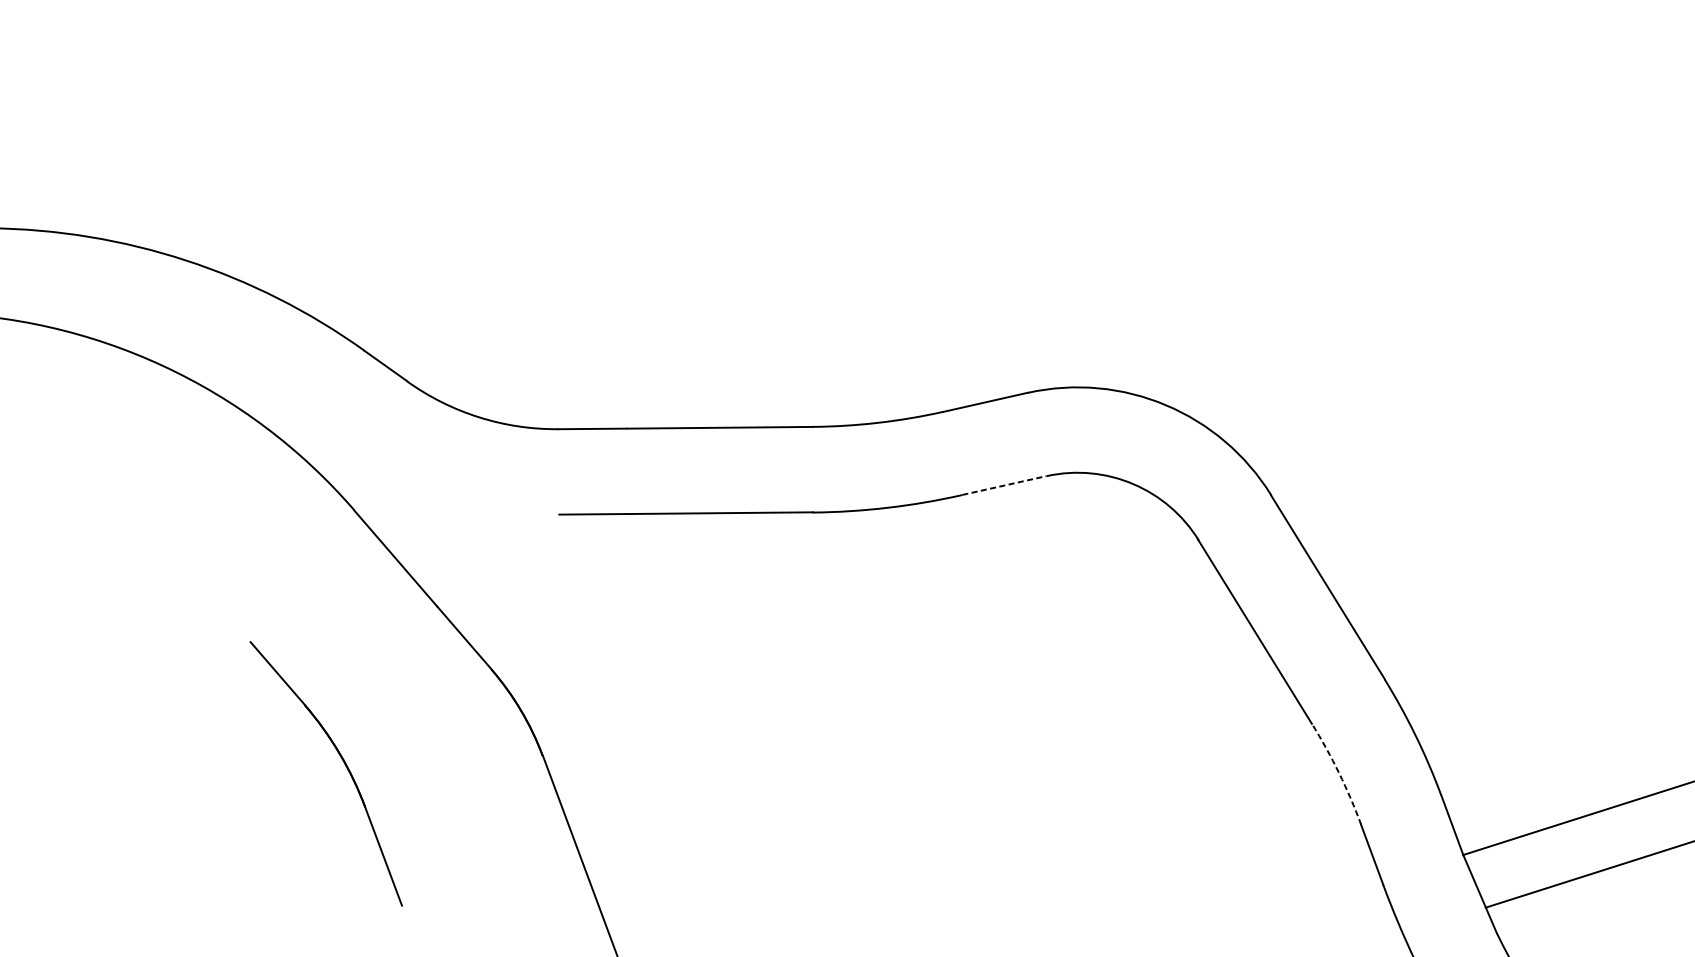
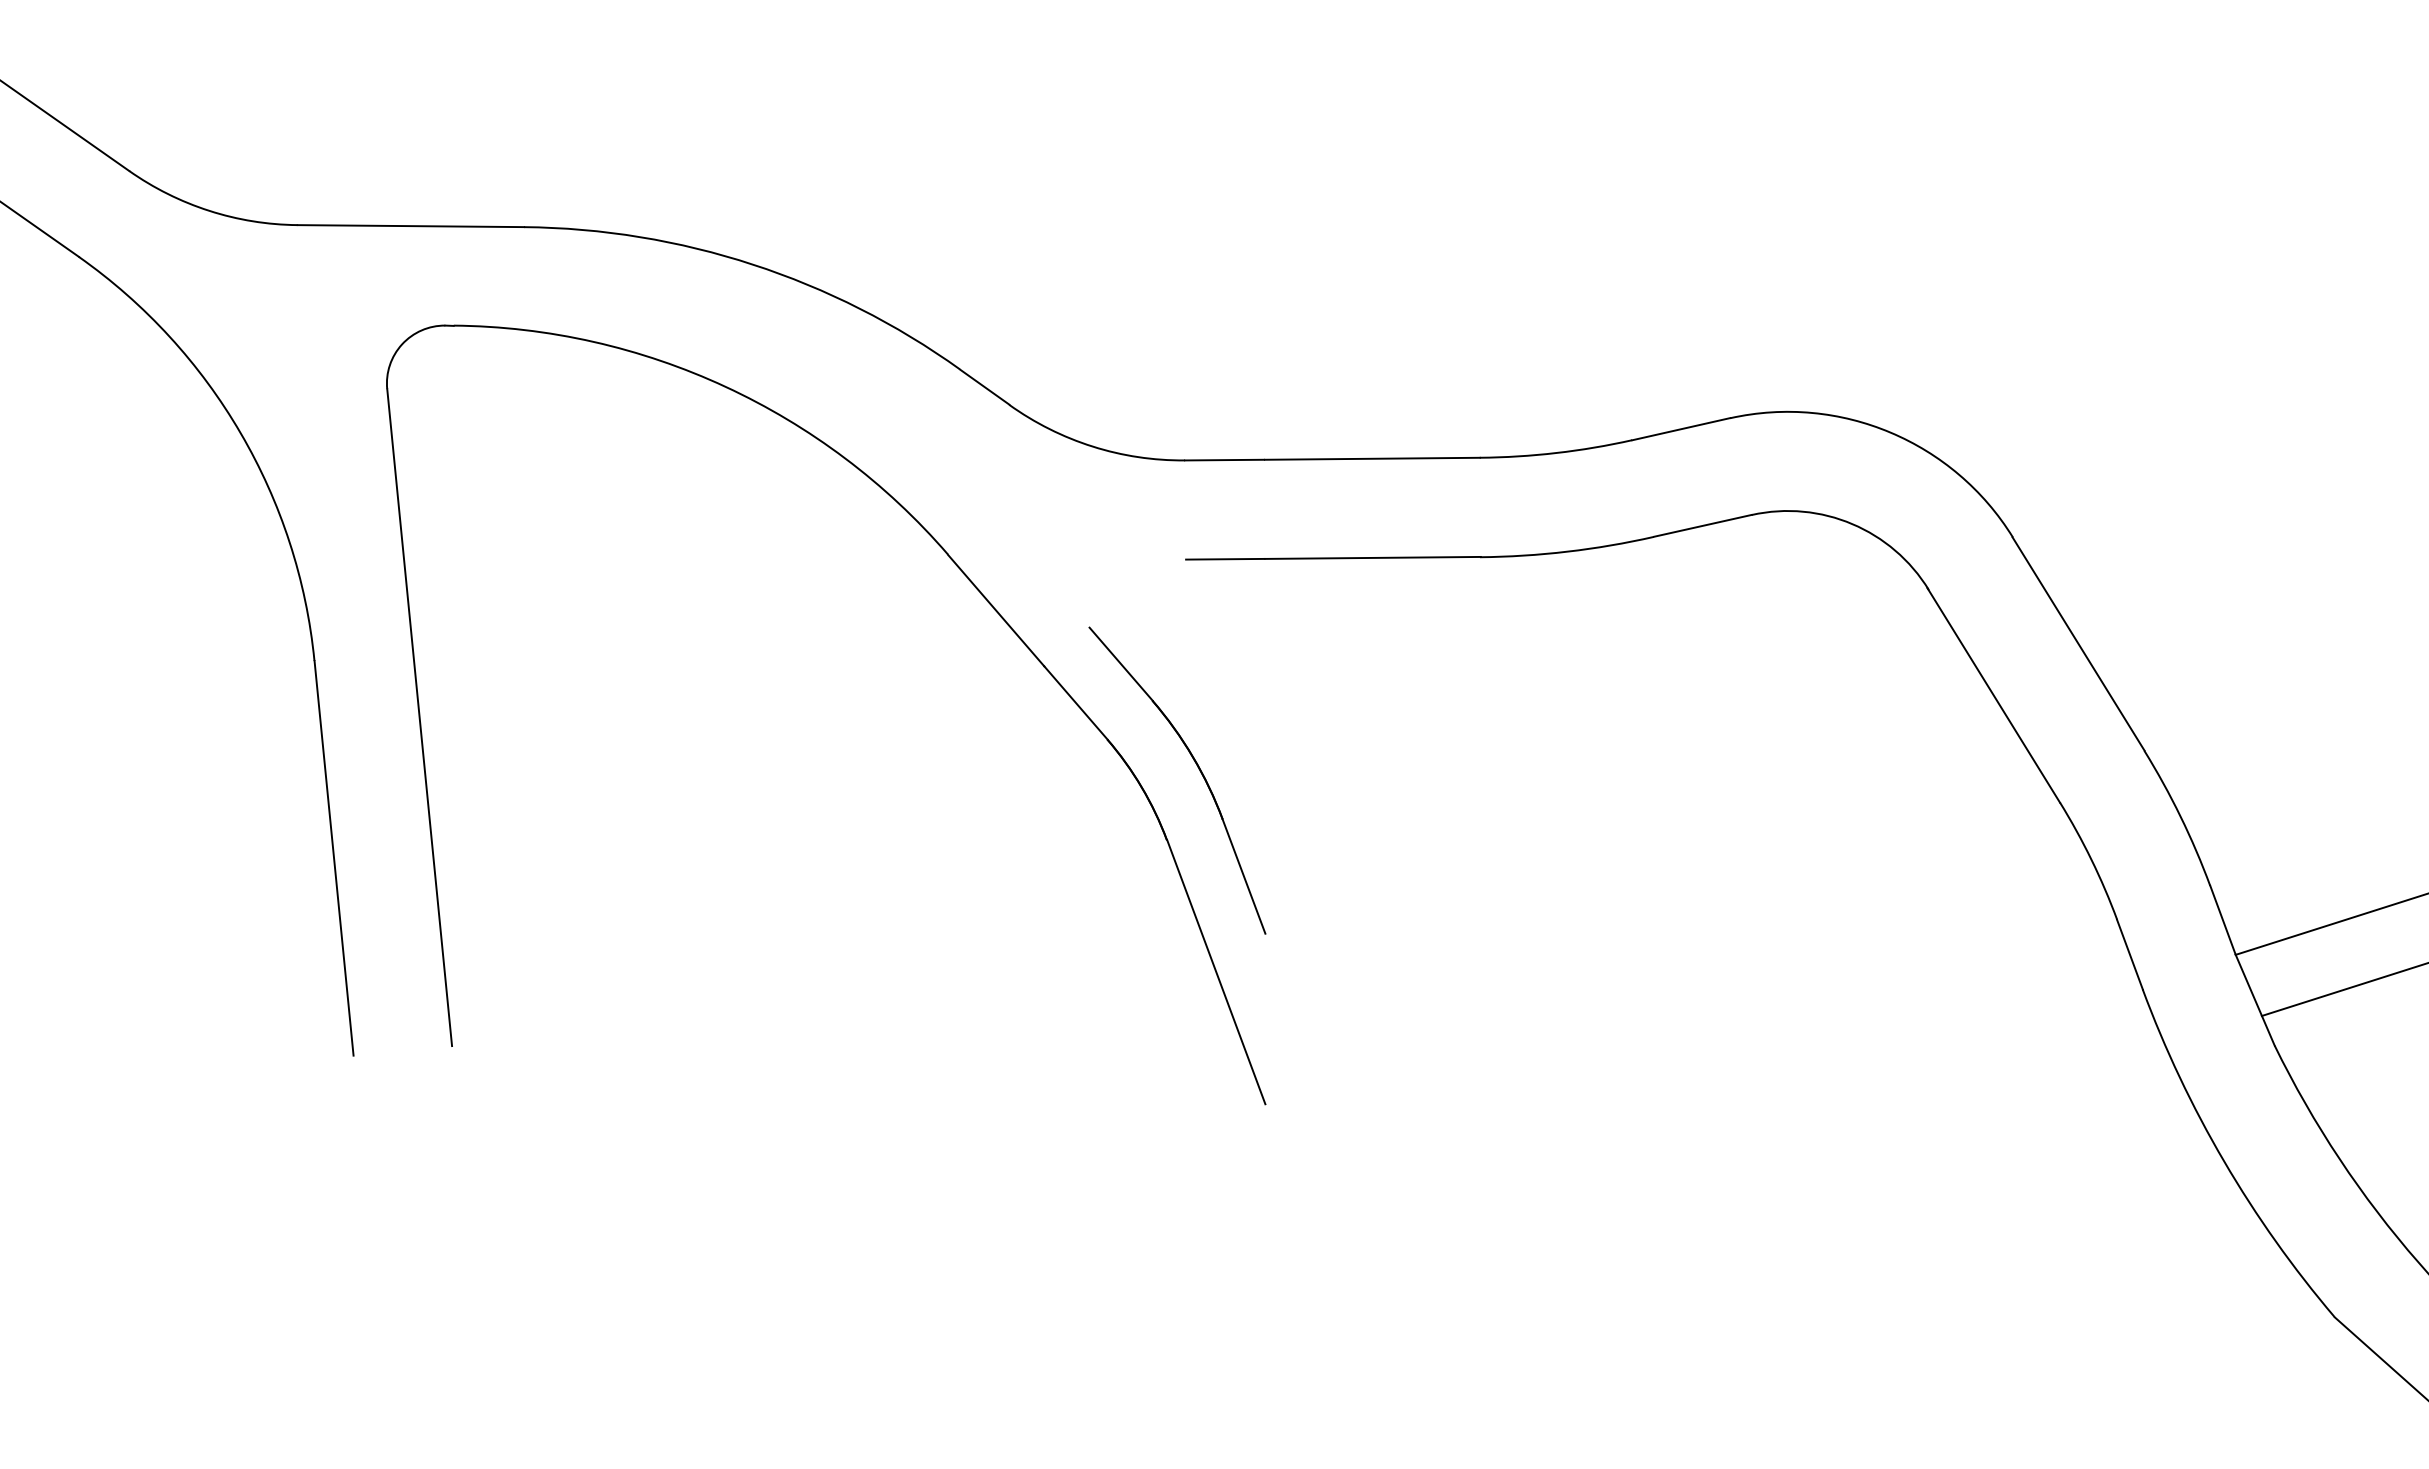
line: (1004, 485) -> (1702, 525), dashed -> solid
part: (344, 764) -> (1198, 769), moved
arc: (1339, 772) -> (2091, 859), dashed -> solid

